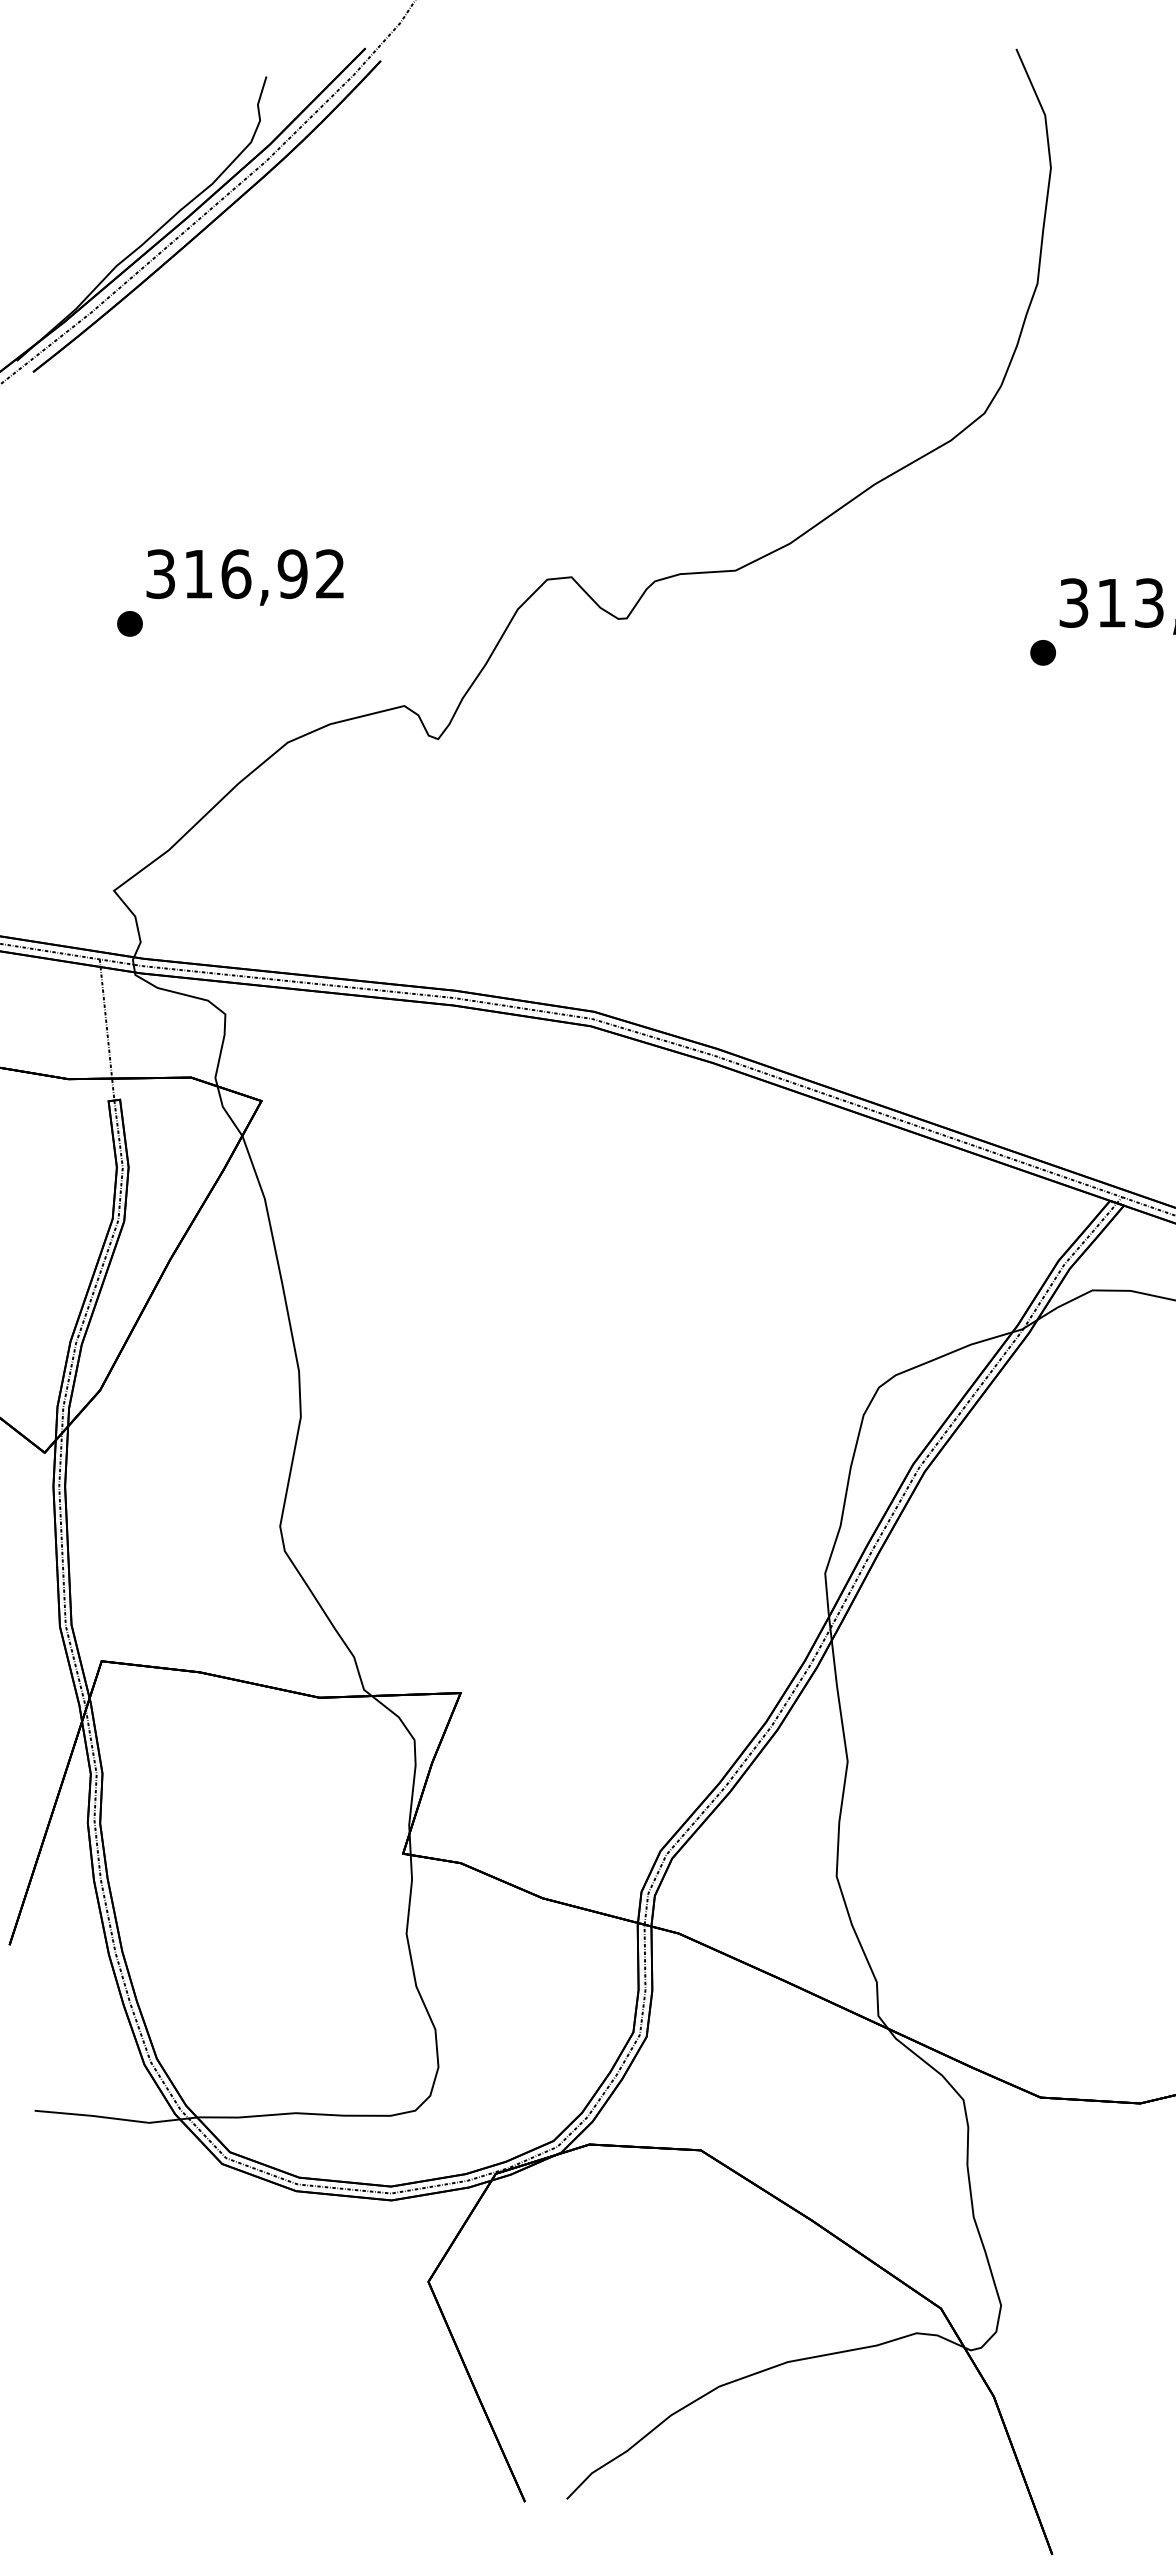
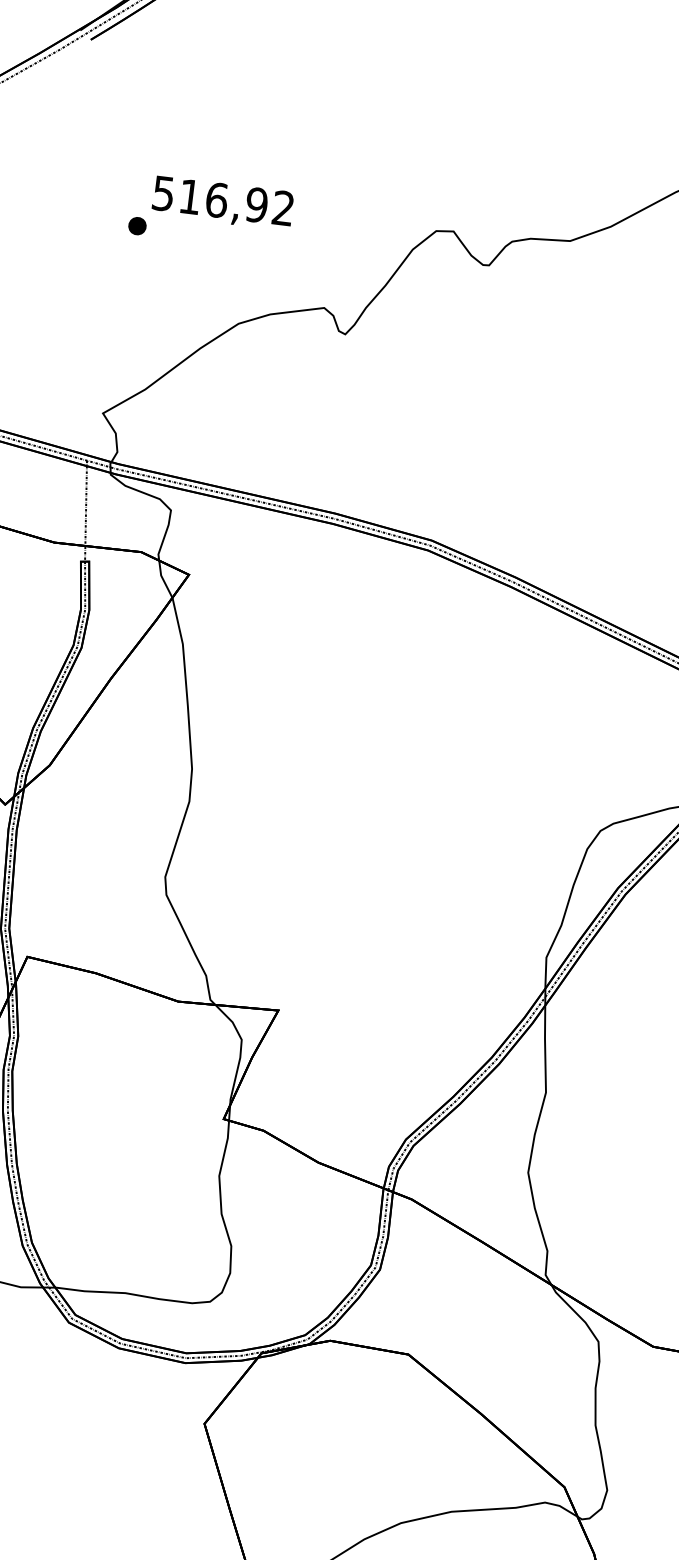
text: (160, 573) -> (163, 193), 316,92 -> 516,92

